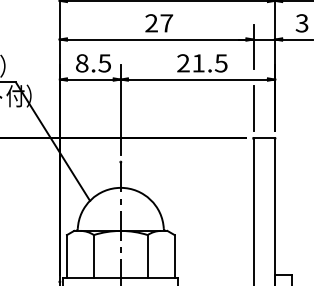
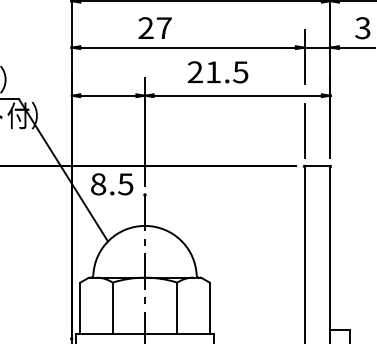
text: (158, 22) -> (154, 27), moved
text: (93, 63) -> (112, 184), moved
text: (201, 63) -> (217, 72), moved

